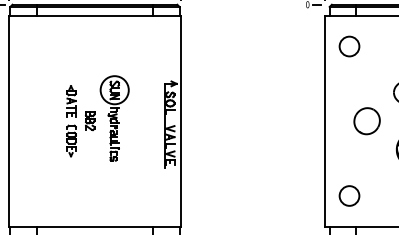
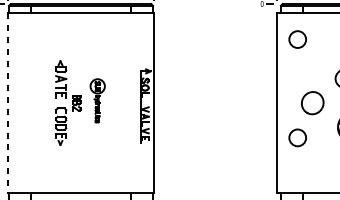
part: (114, 118) -> (97, 100), size x0.6
line: (9, 121) -> (8, 103), solid -> dashed
part: (71, 121) -> (61, 103), size x1.4
circle: (349, 195) -> (297, 137), moved

